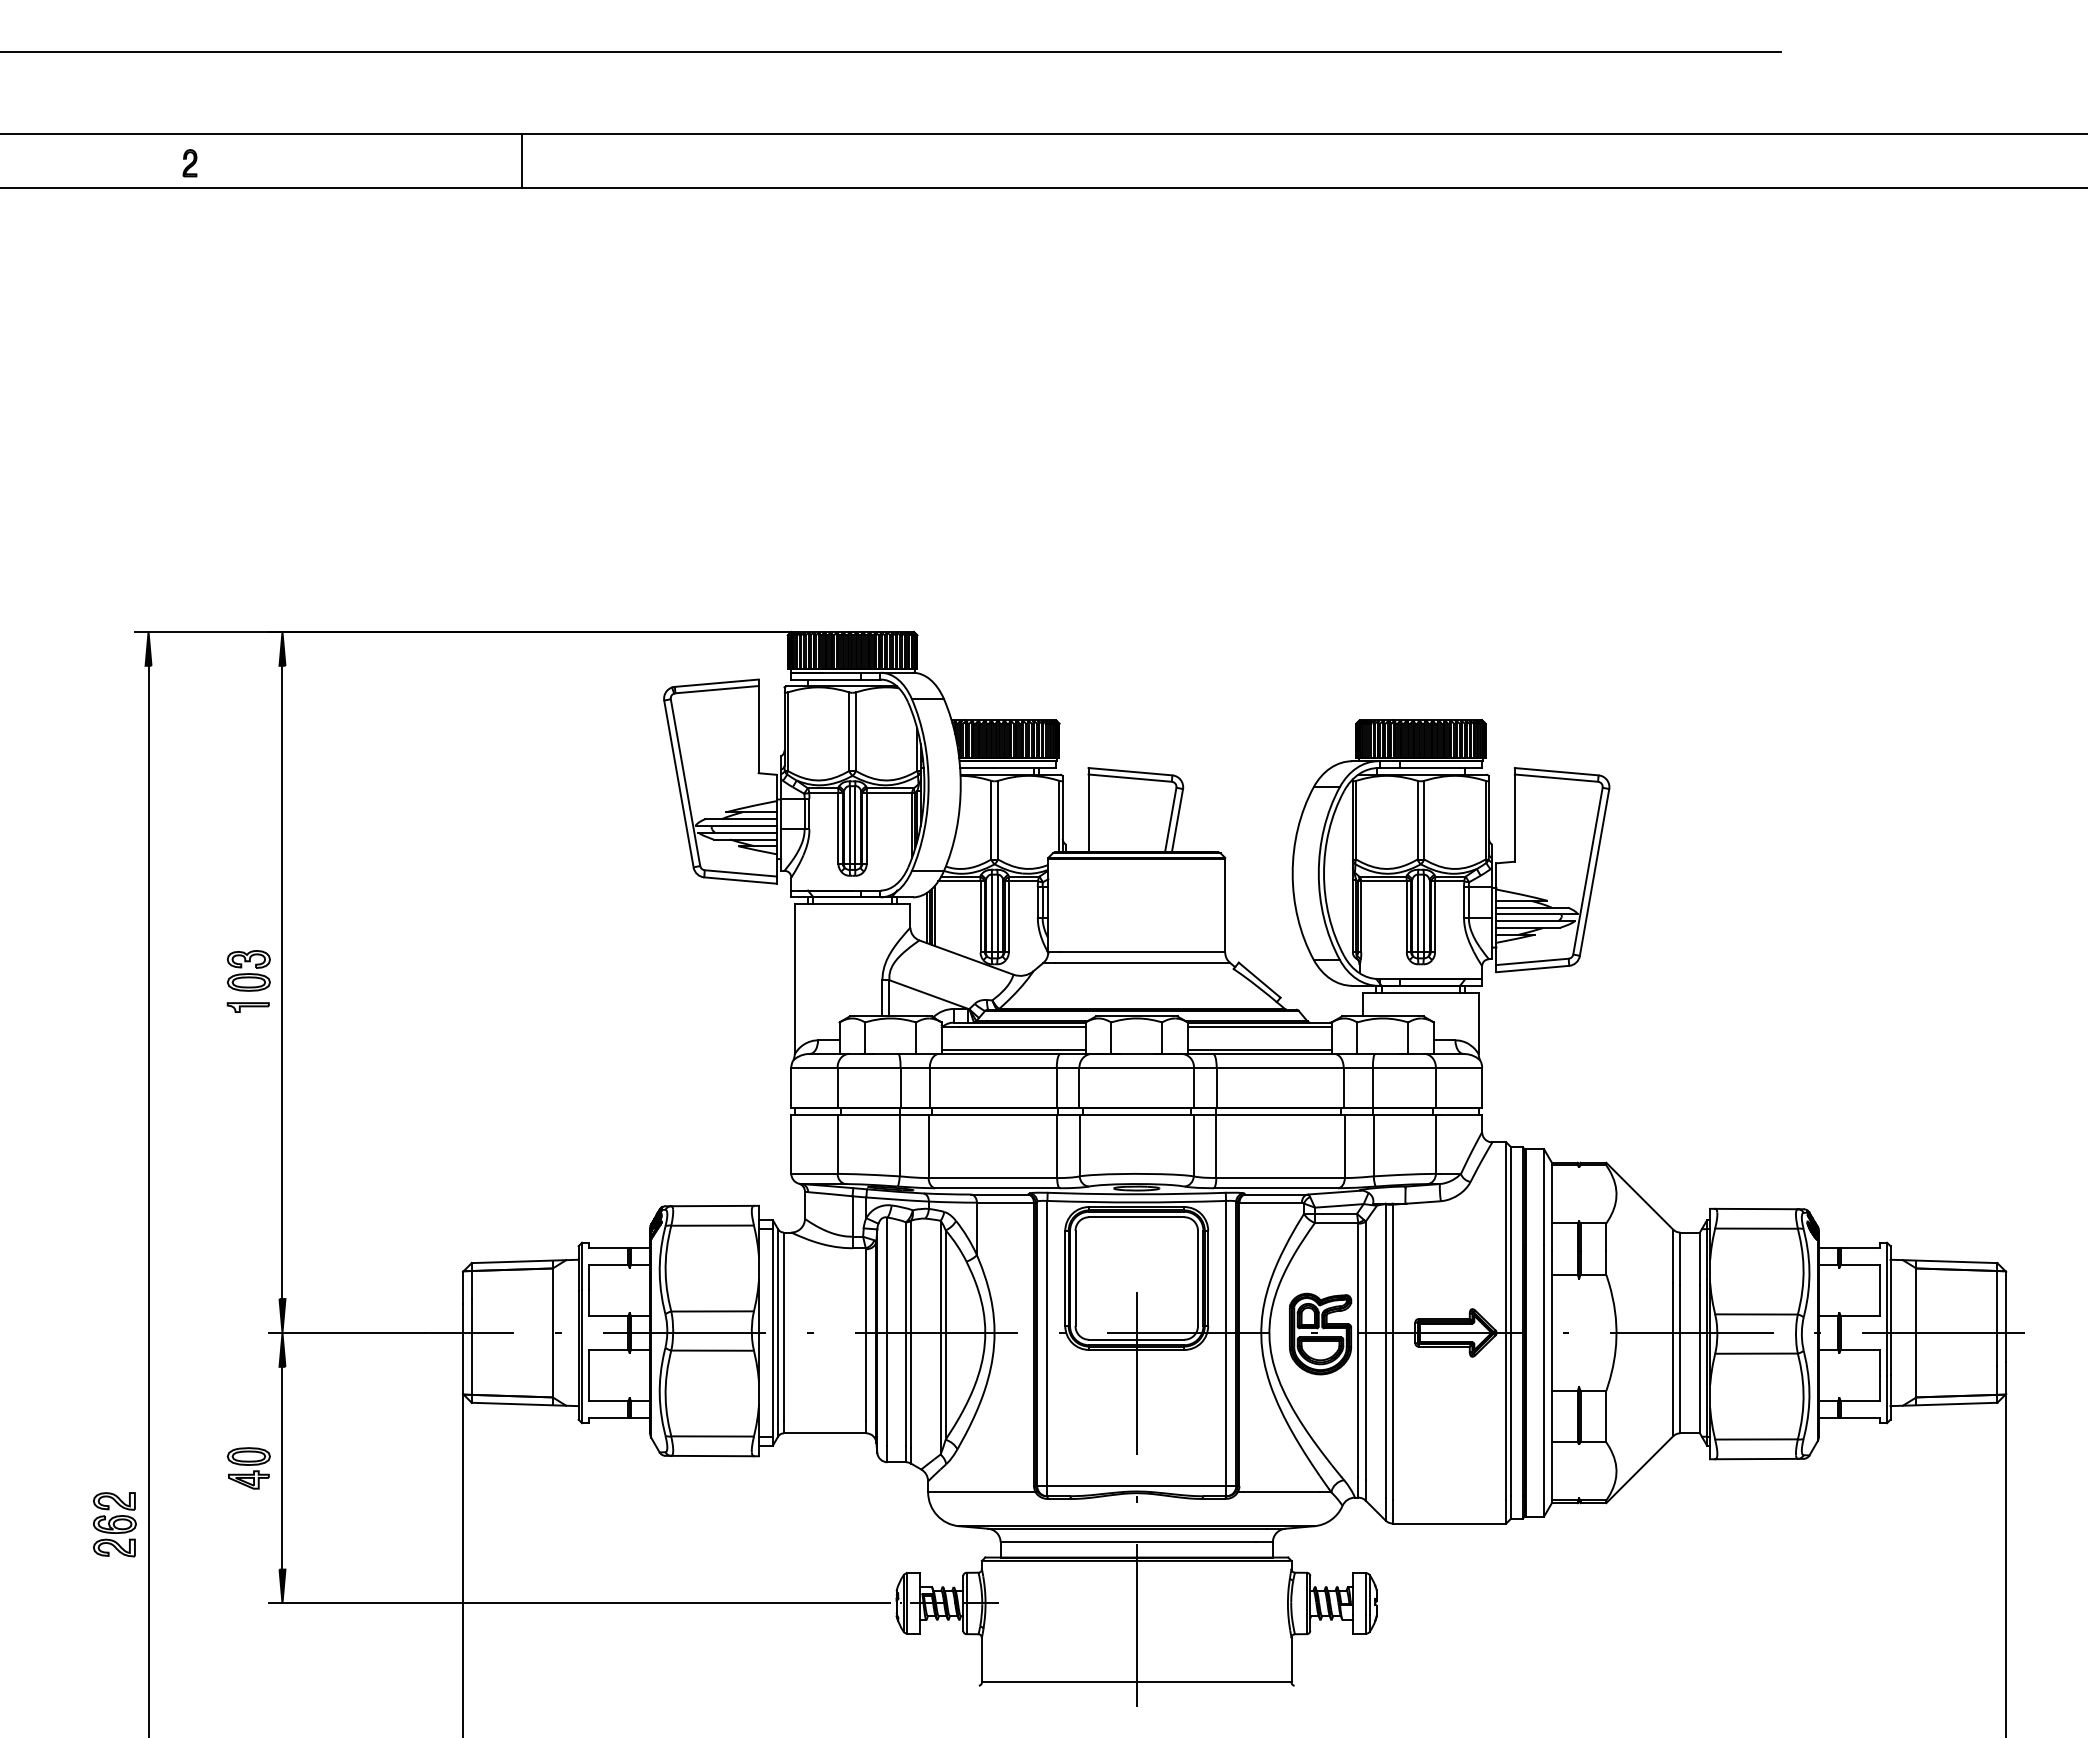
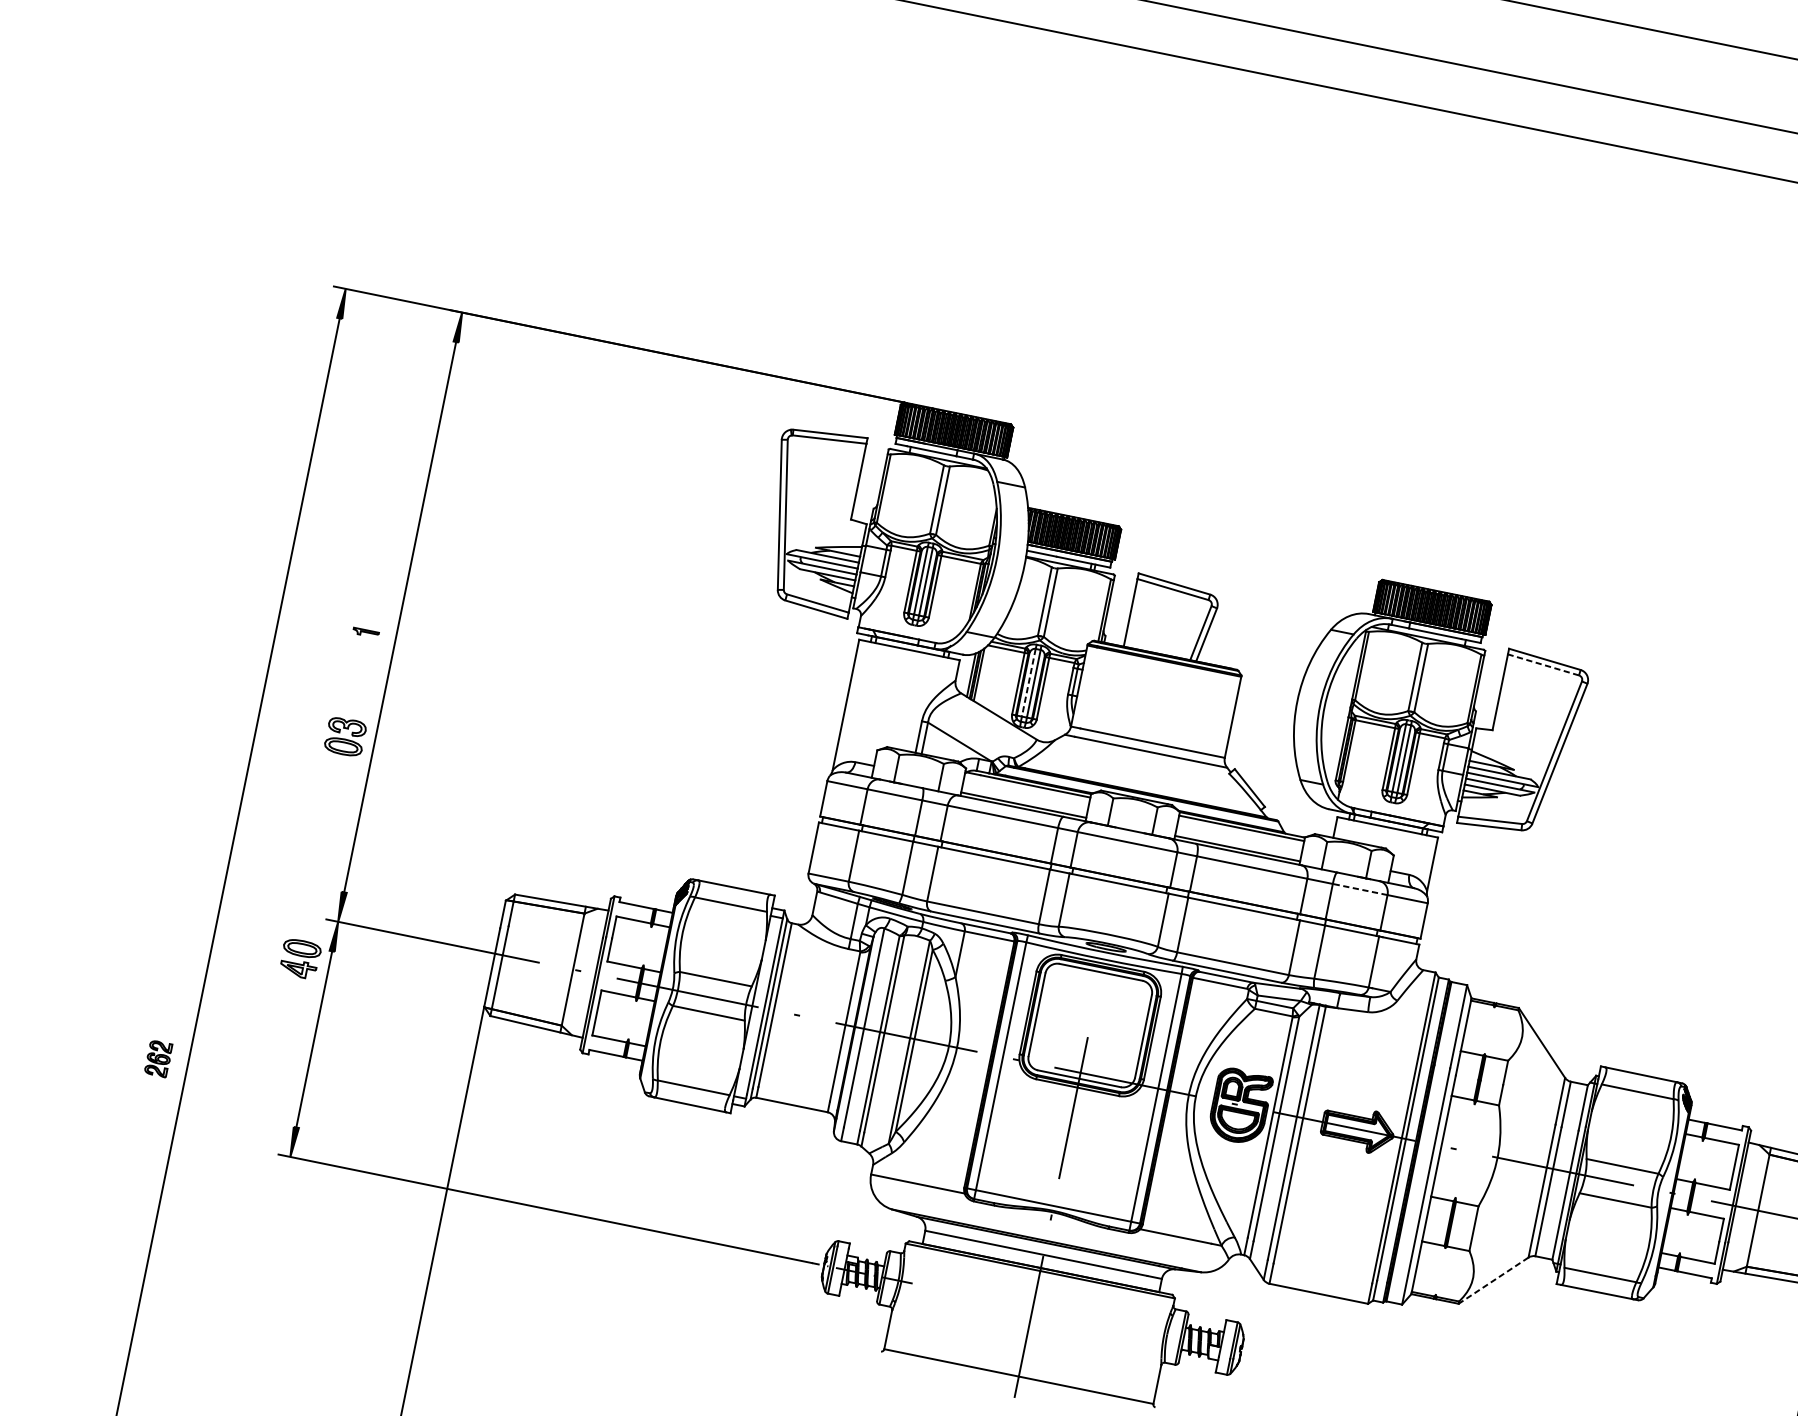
line: (1556, 778) -> (1543, 665), solid -> dashed
line: (991, 913) -> (1028, 682), solid -> dashed
part: (248, 970) -> (345, 736), moved
part: (247, 1007) -> (365, 632), size x0.7
line: (1403, 1067) -> (1359, 889), solid -> dashed
part: (248, 1468) -> (299, 958), moved
line: (1639, 1470) -> (1493, 1281), solid -> dashed
part: (114, 1524) -> (158, 1058), size x0.6

